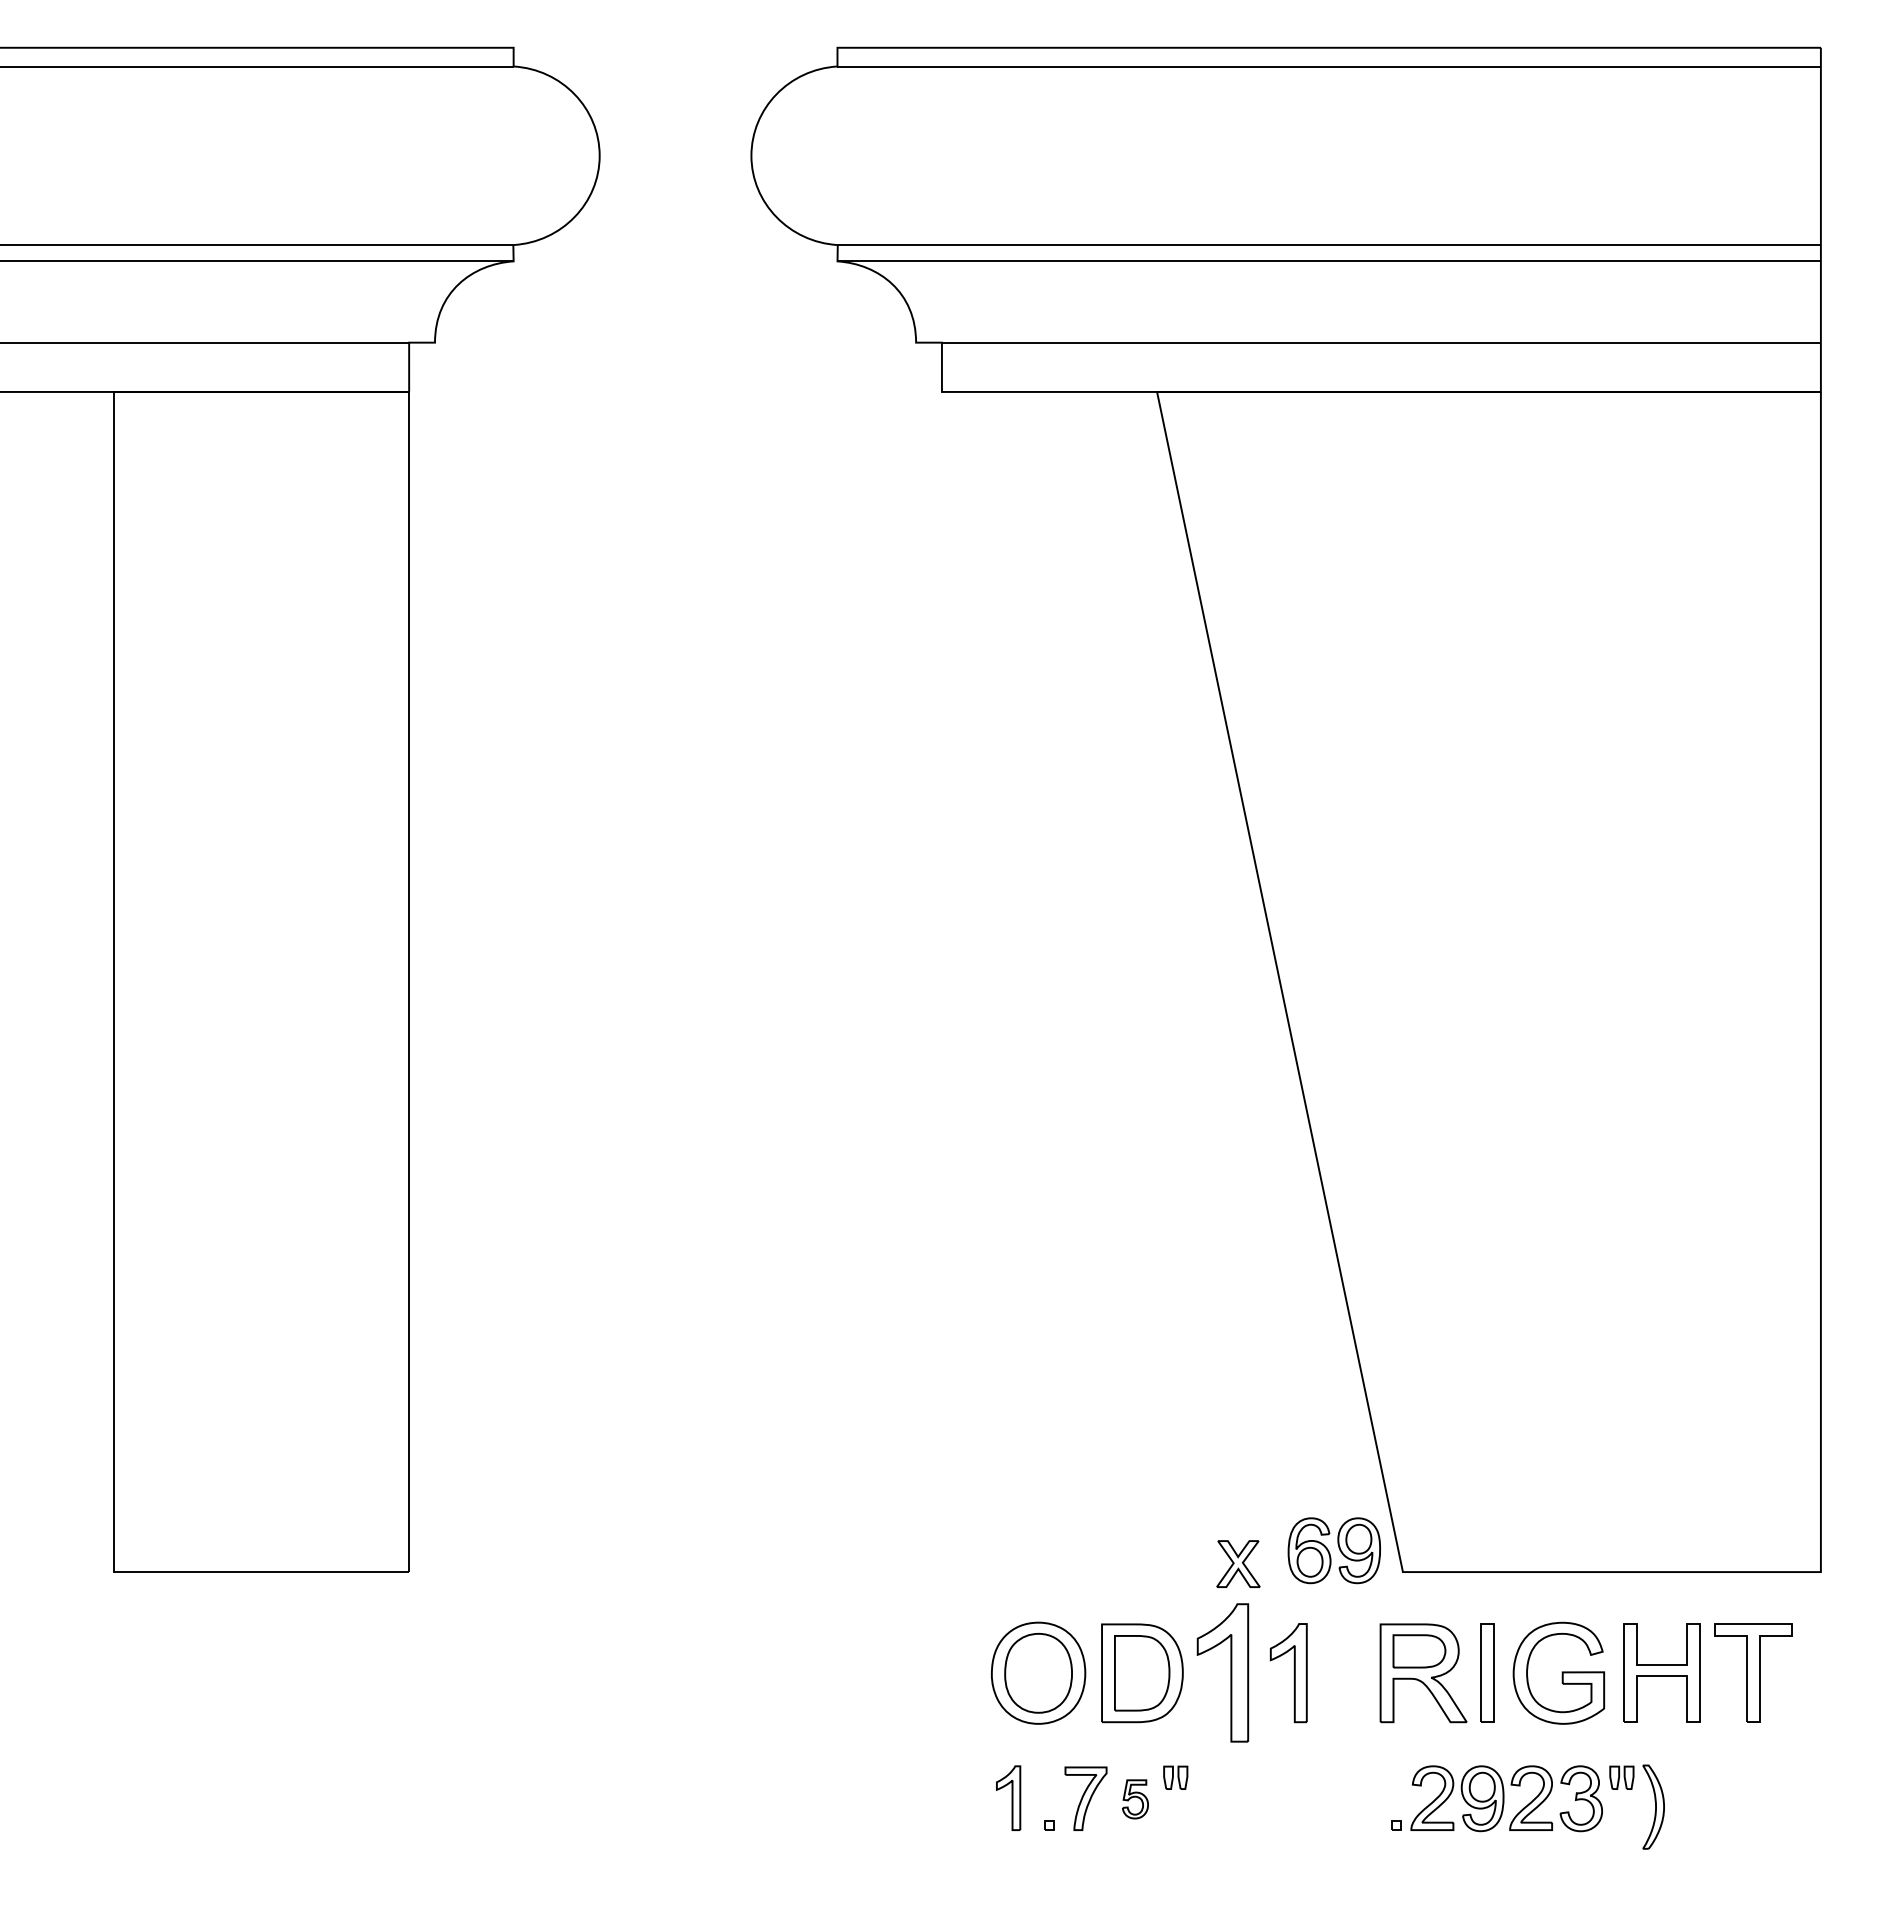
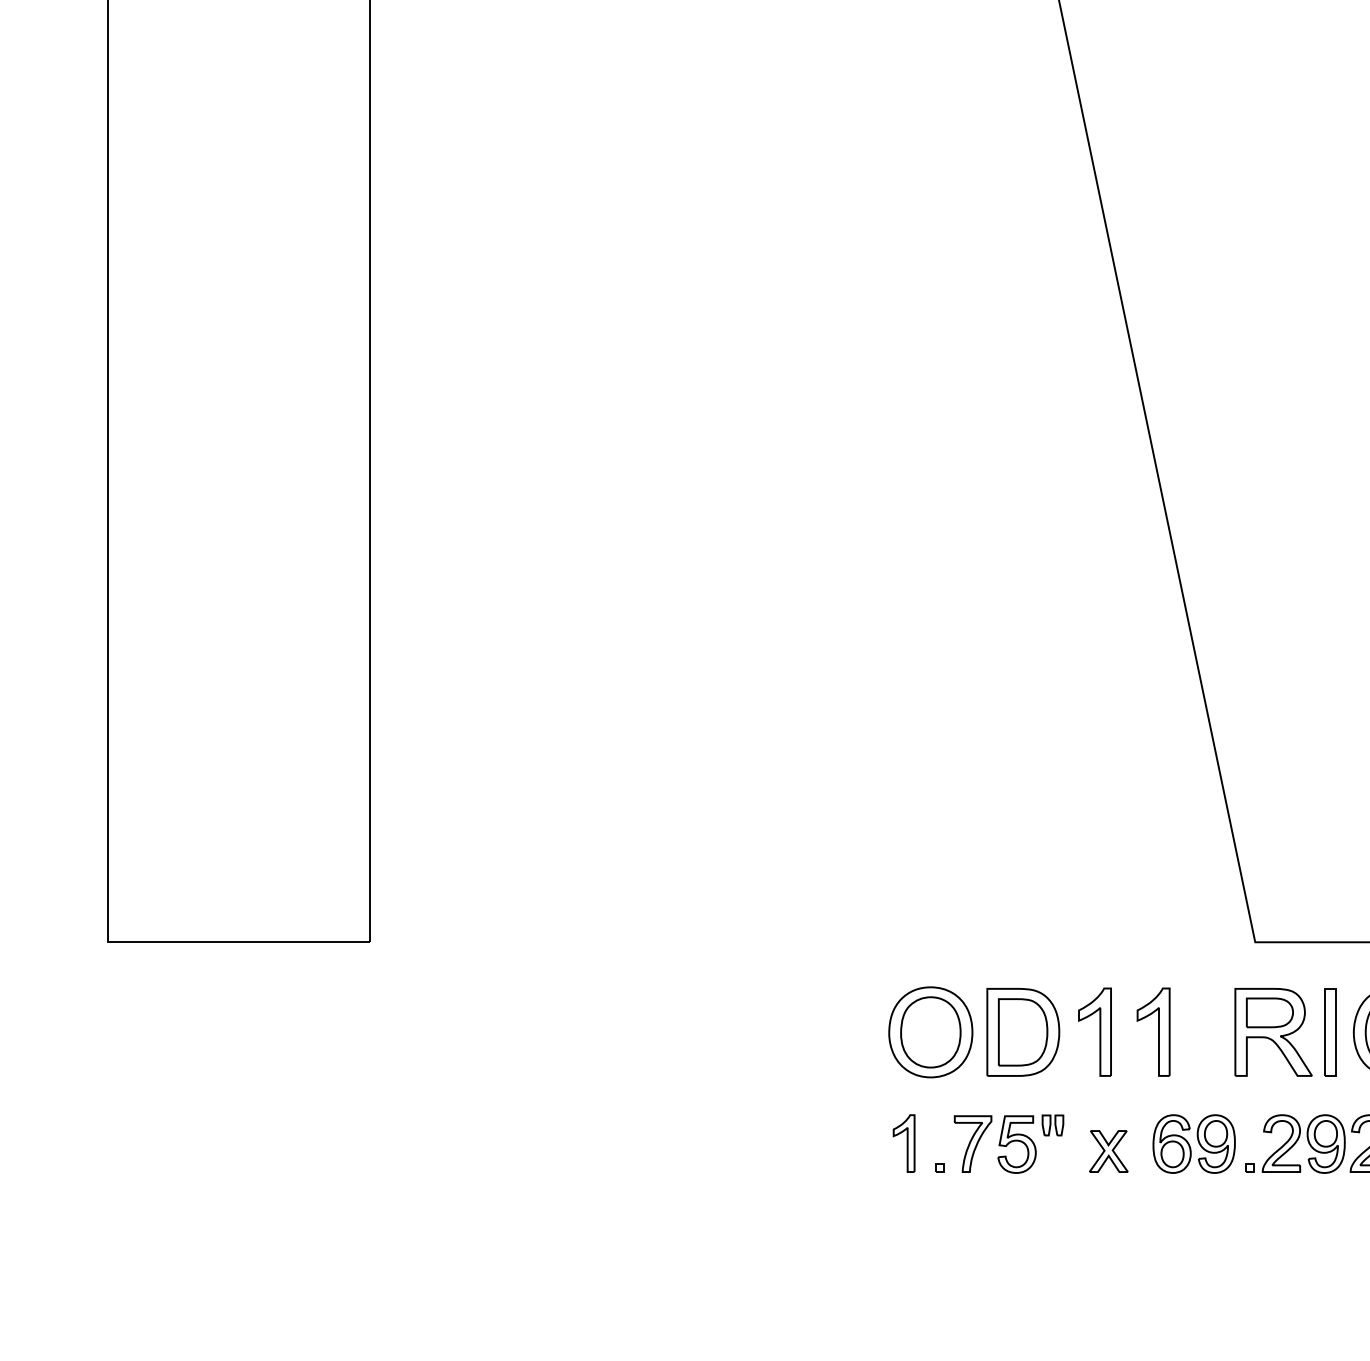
part: (1333, 1550) -> (1193, 1143), moved
part: (1238, 1563) -> (1108, 1150), moved
part: (1222, 1673) -> (1094, 1032), size x0.71
part: (1135, 1799) -> (1017, 1144), size x1.67

